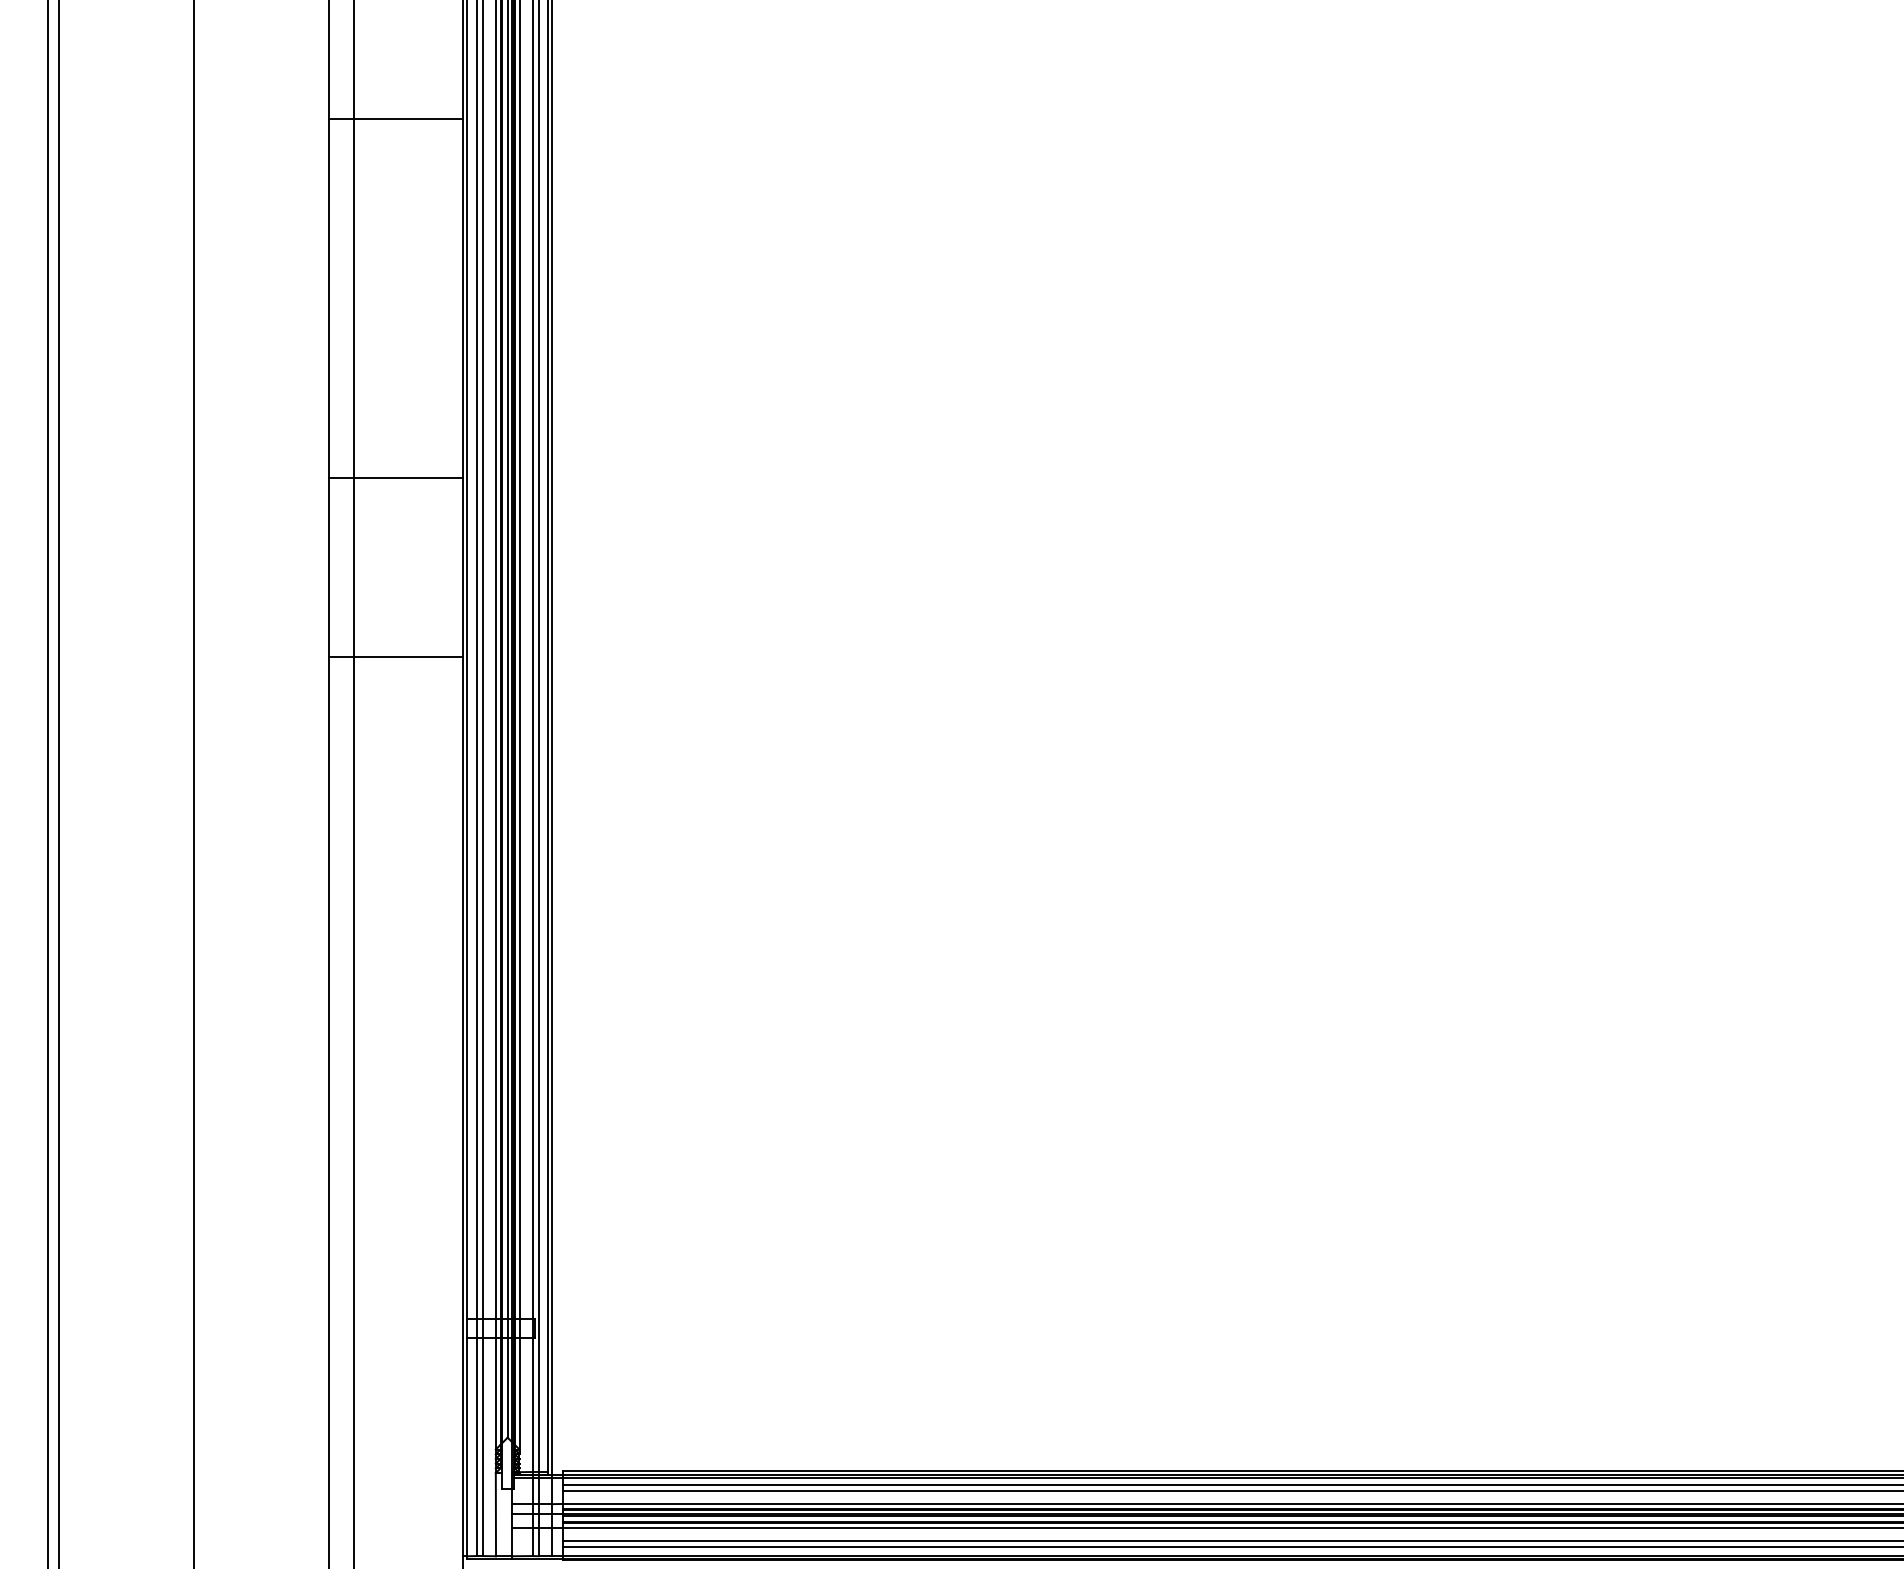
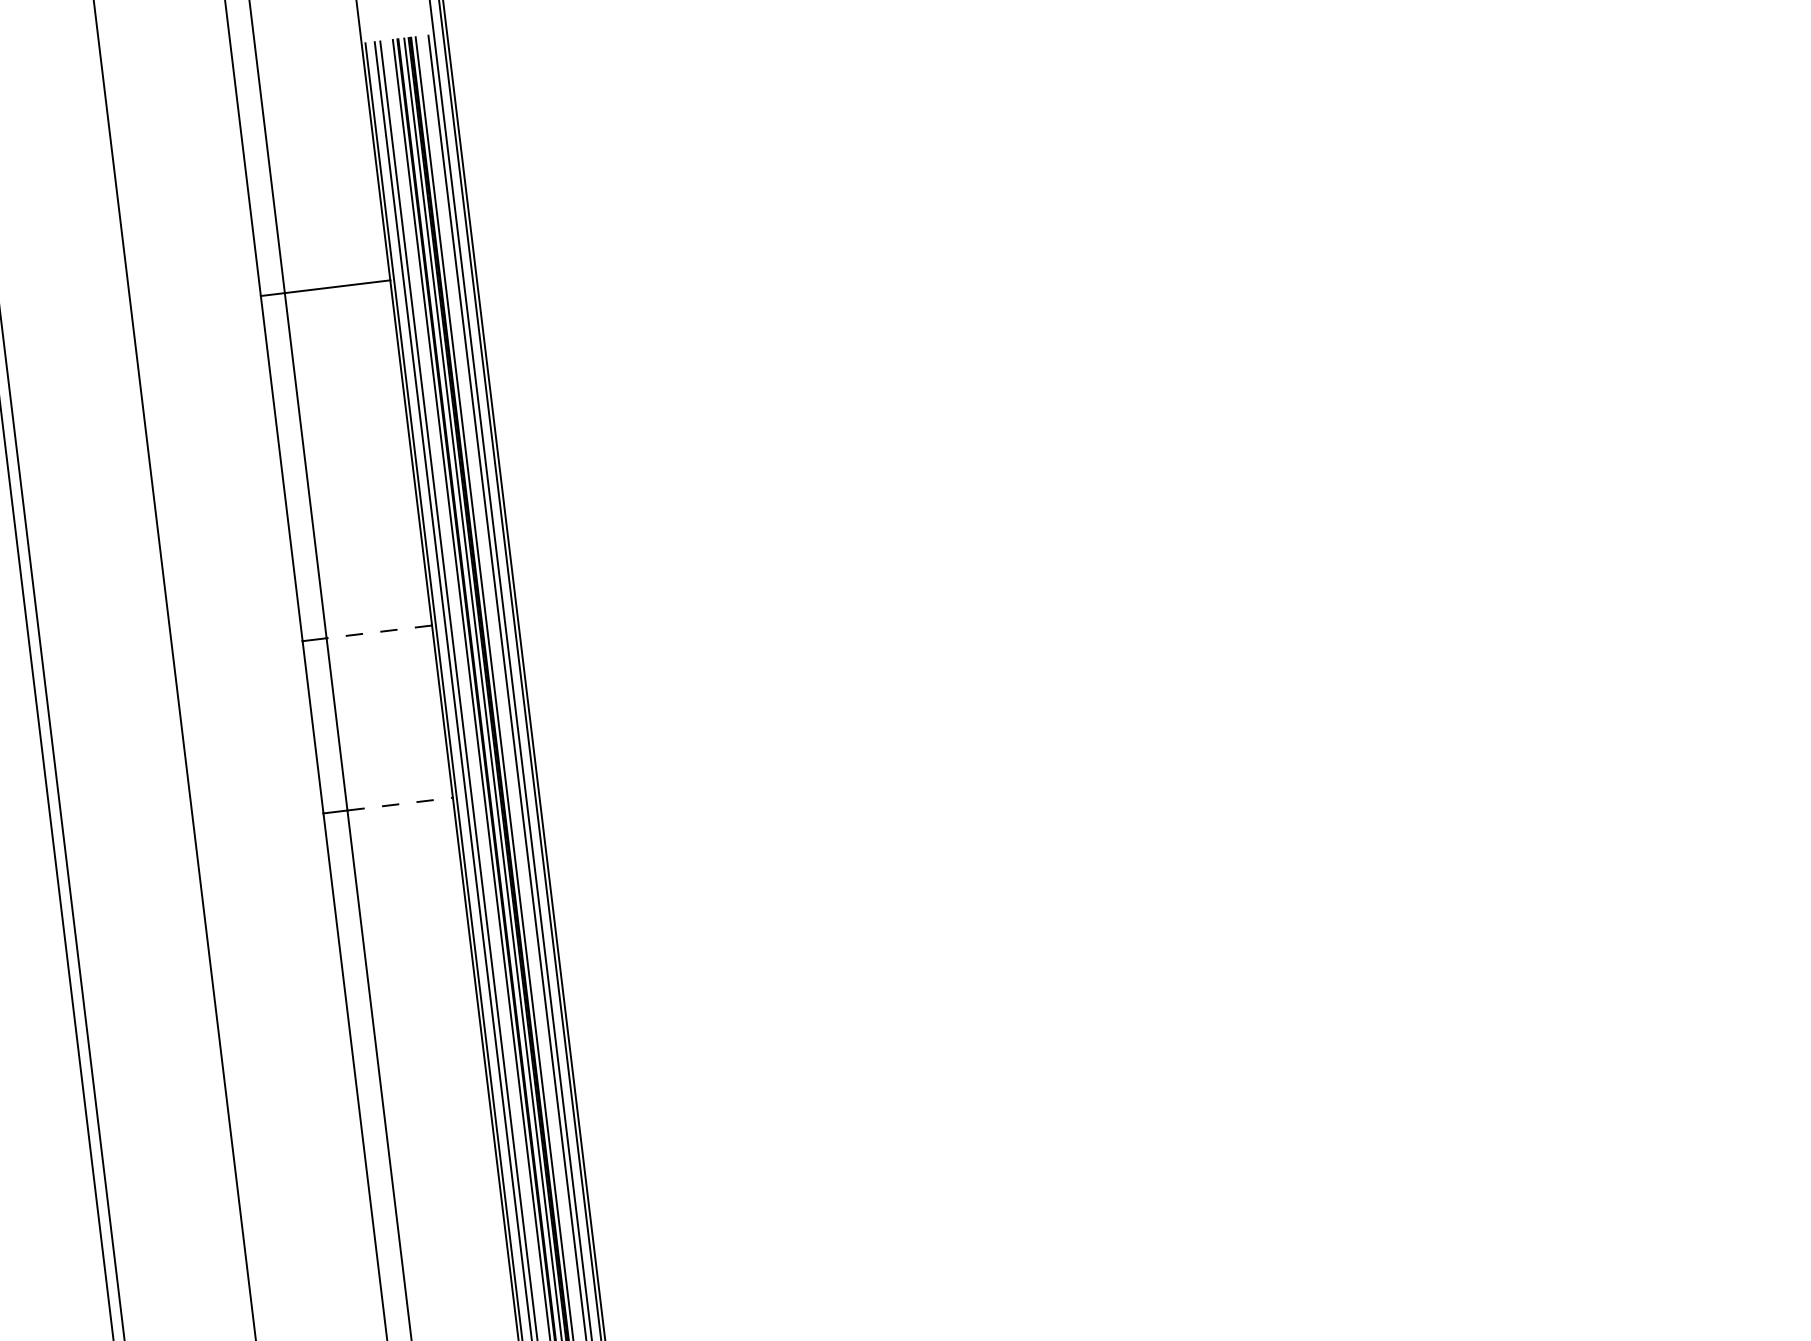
line: (408, 478) -> (379, 632), solid -> dashed
line: (408, 657) -> (400, 804), solid -> dashed

